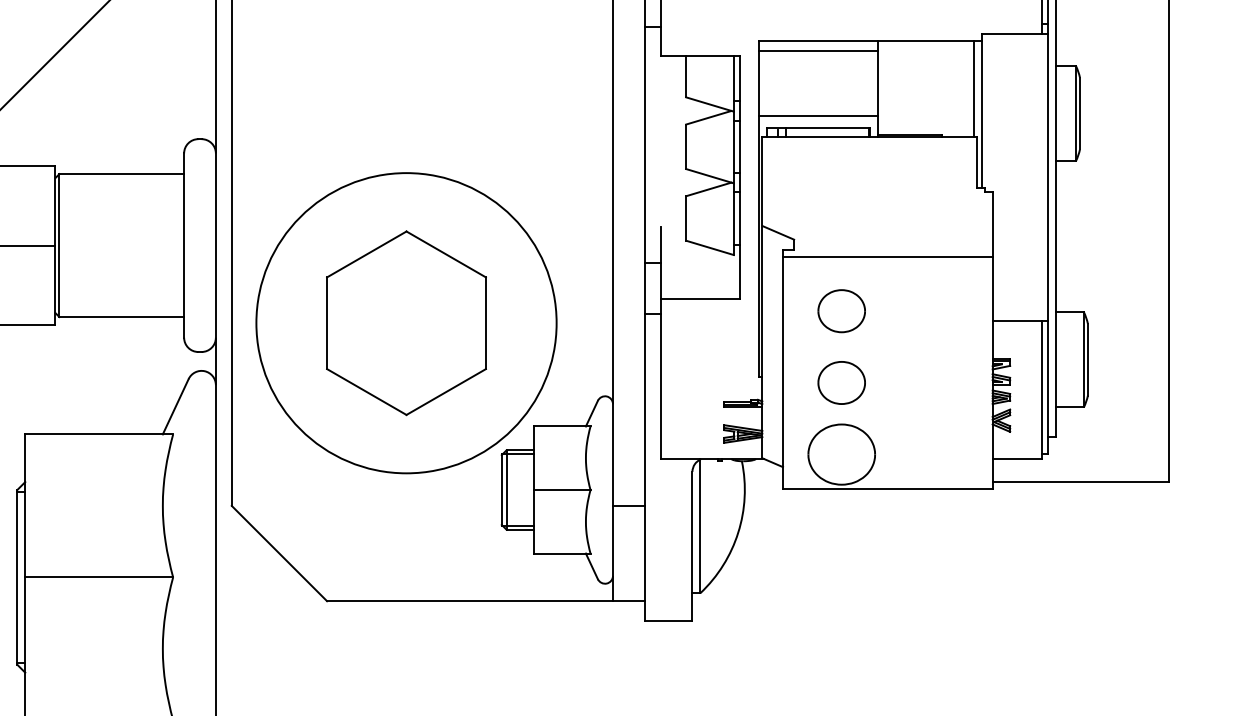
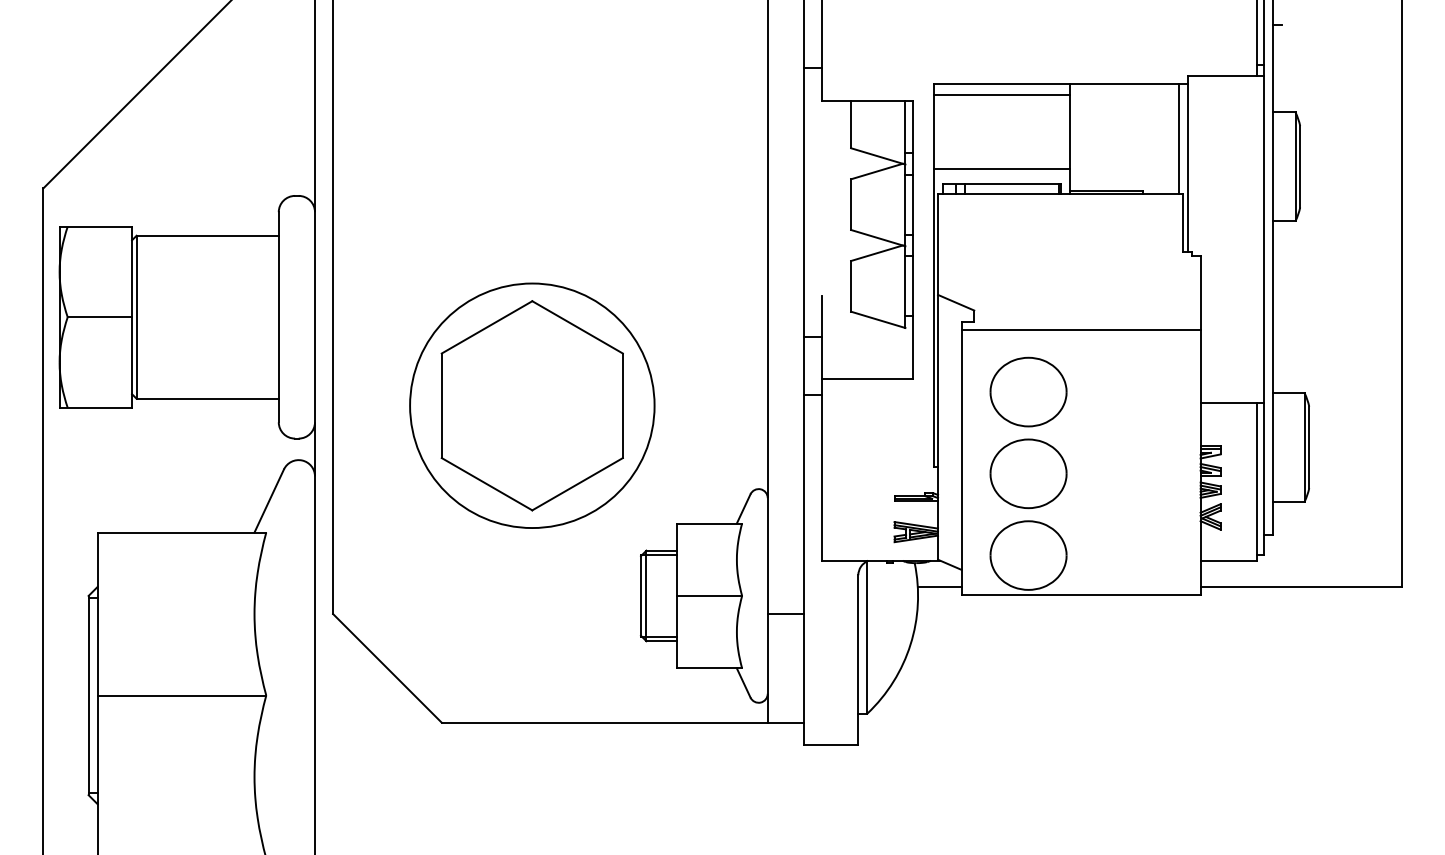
part: (841, 310) -> (1028, 391), size x1.43
circle: (406, 322) -> (532, 405), size x0.71
part: (841, 382) -> (1028, 473), size x1.43
line: (763, 481) -> (939, 586), added

